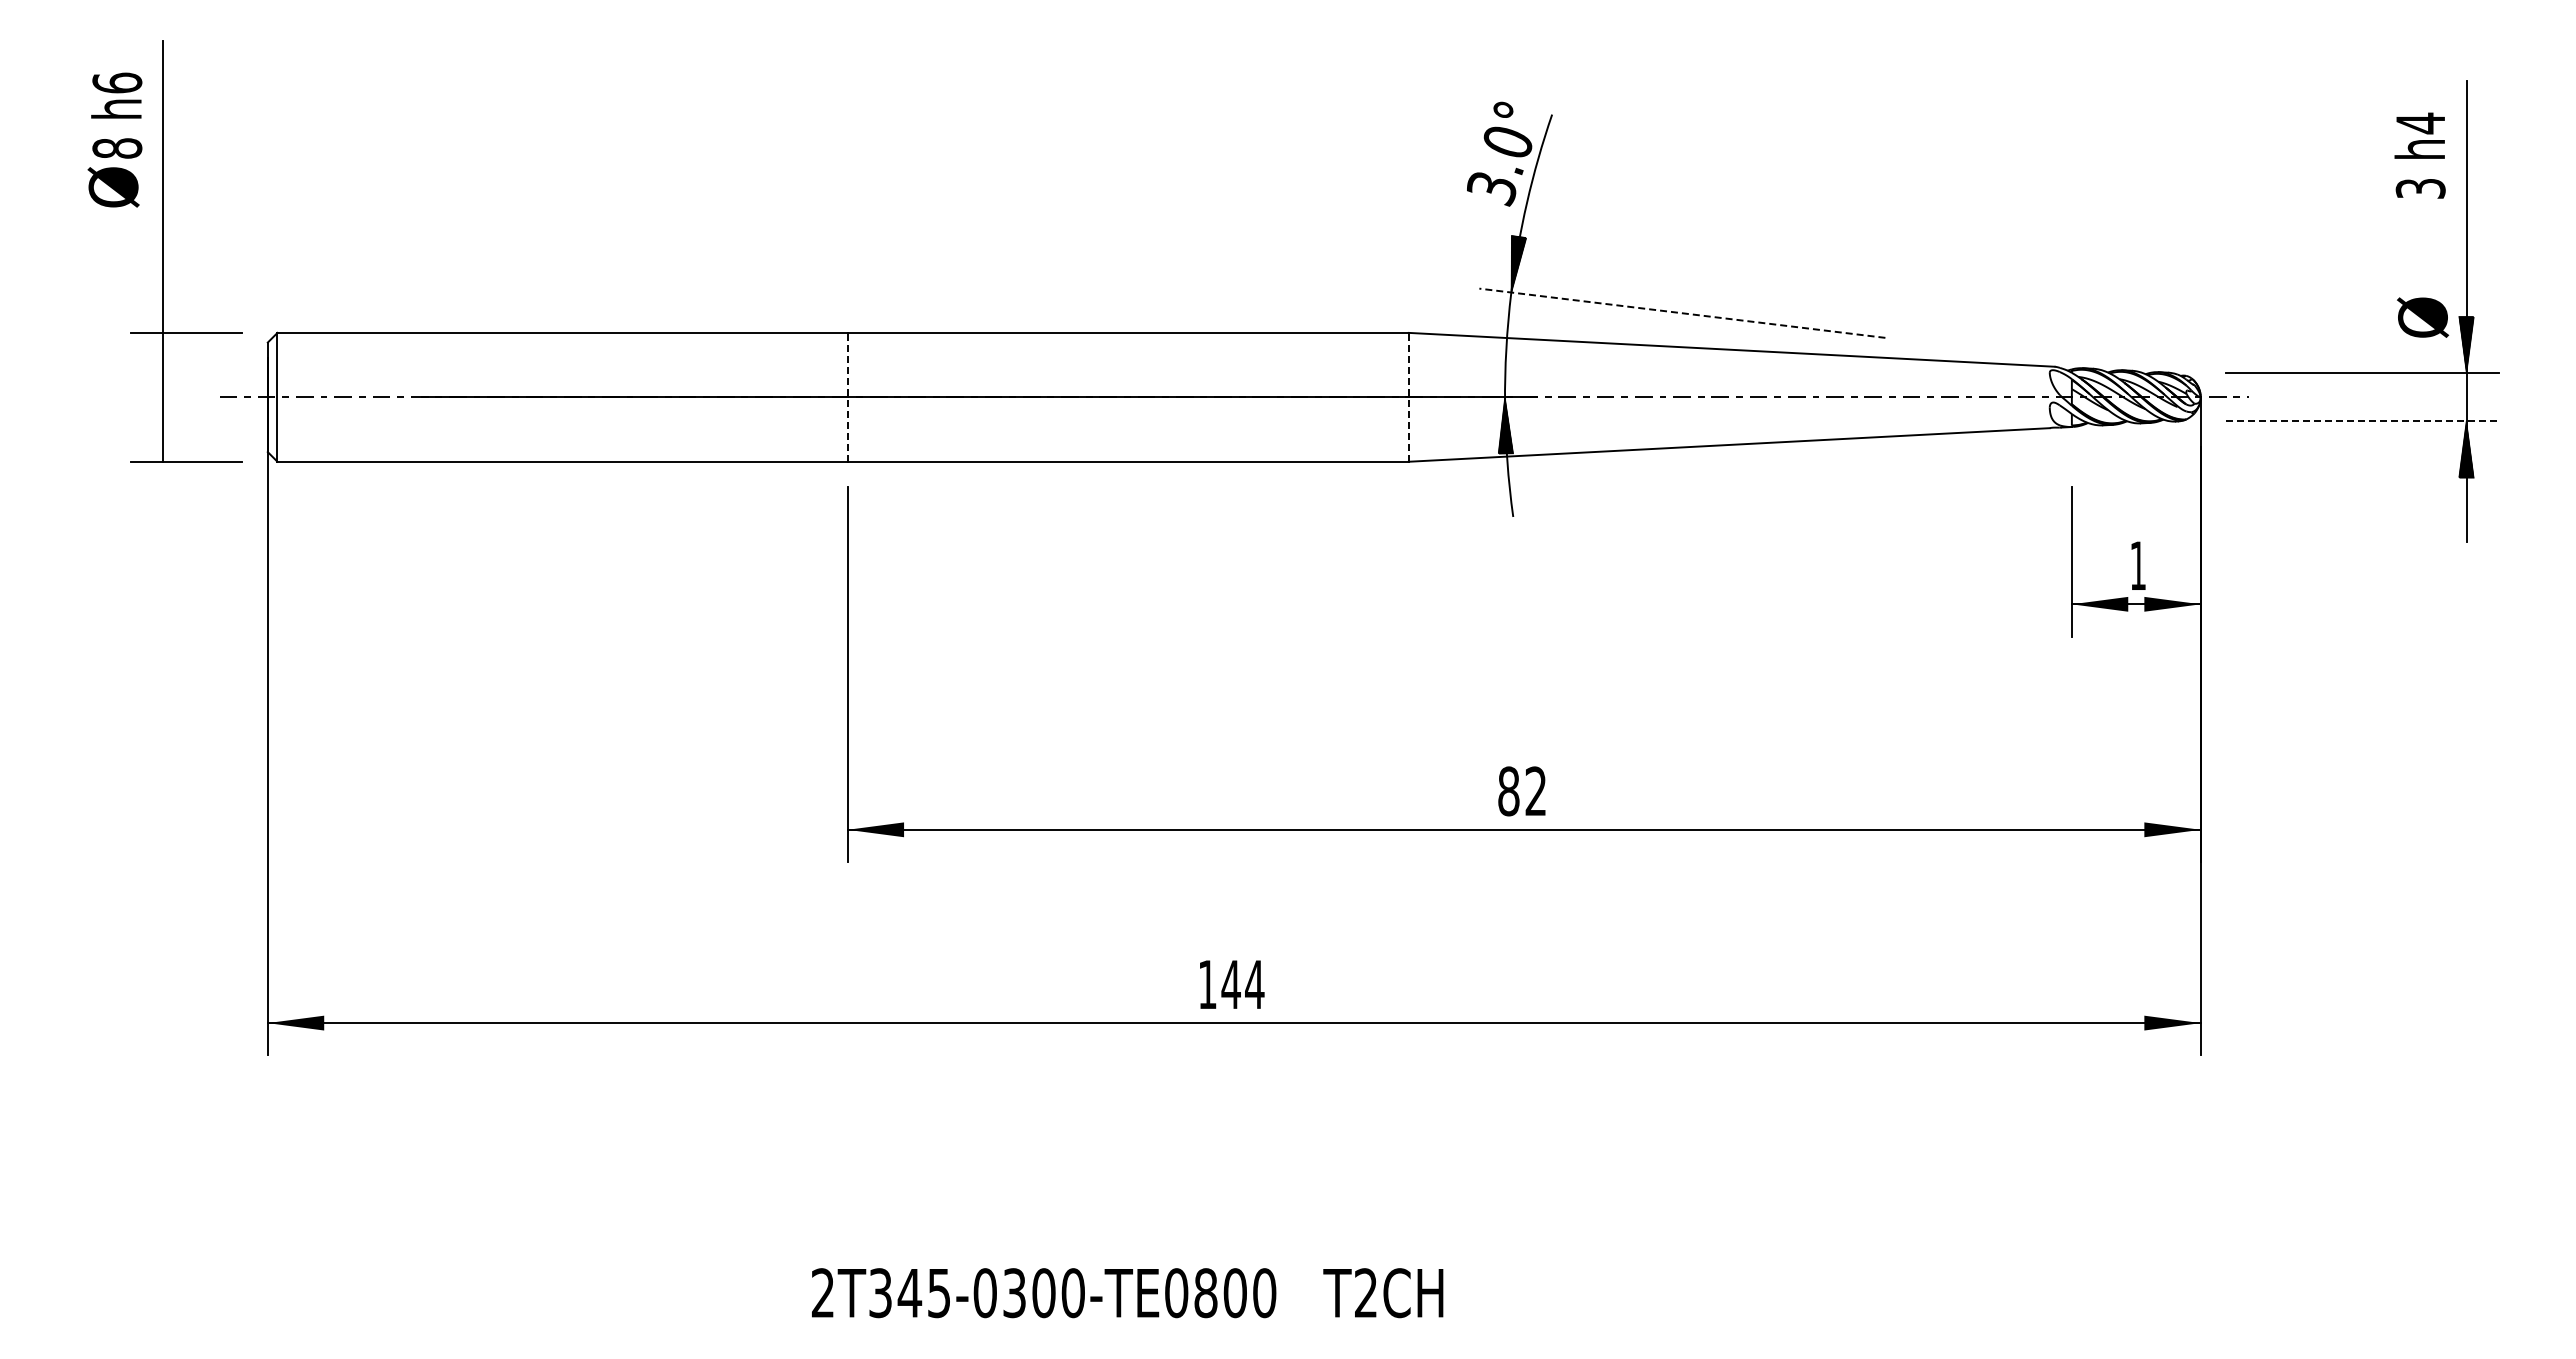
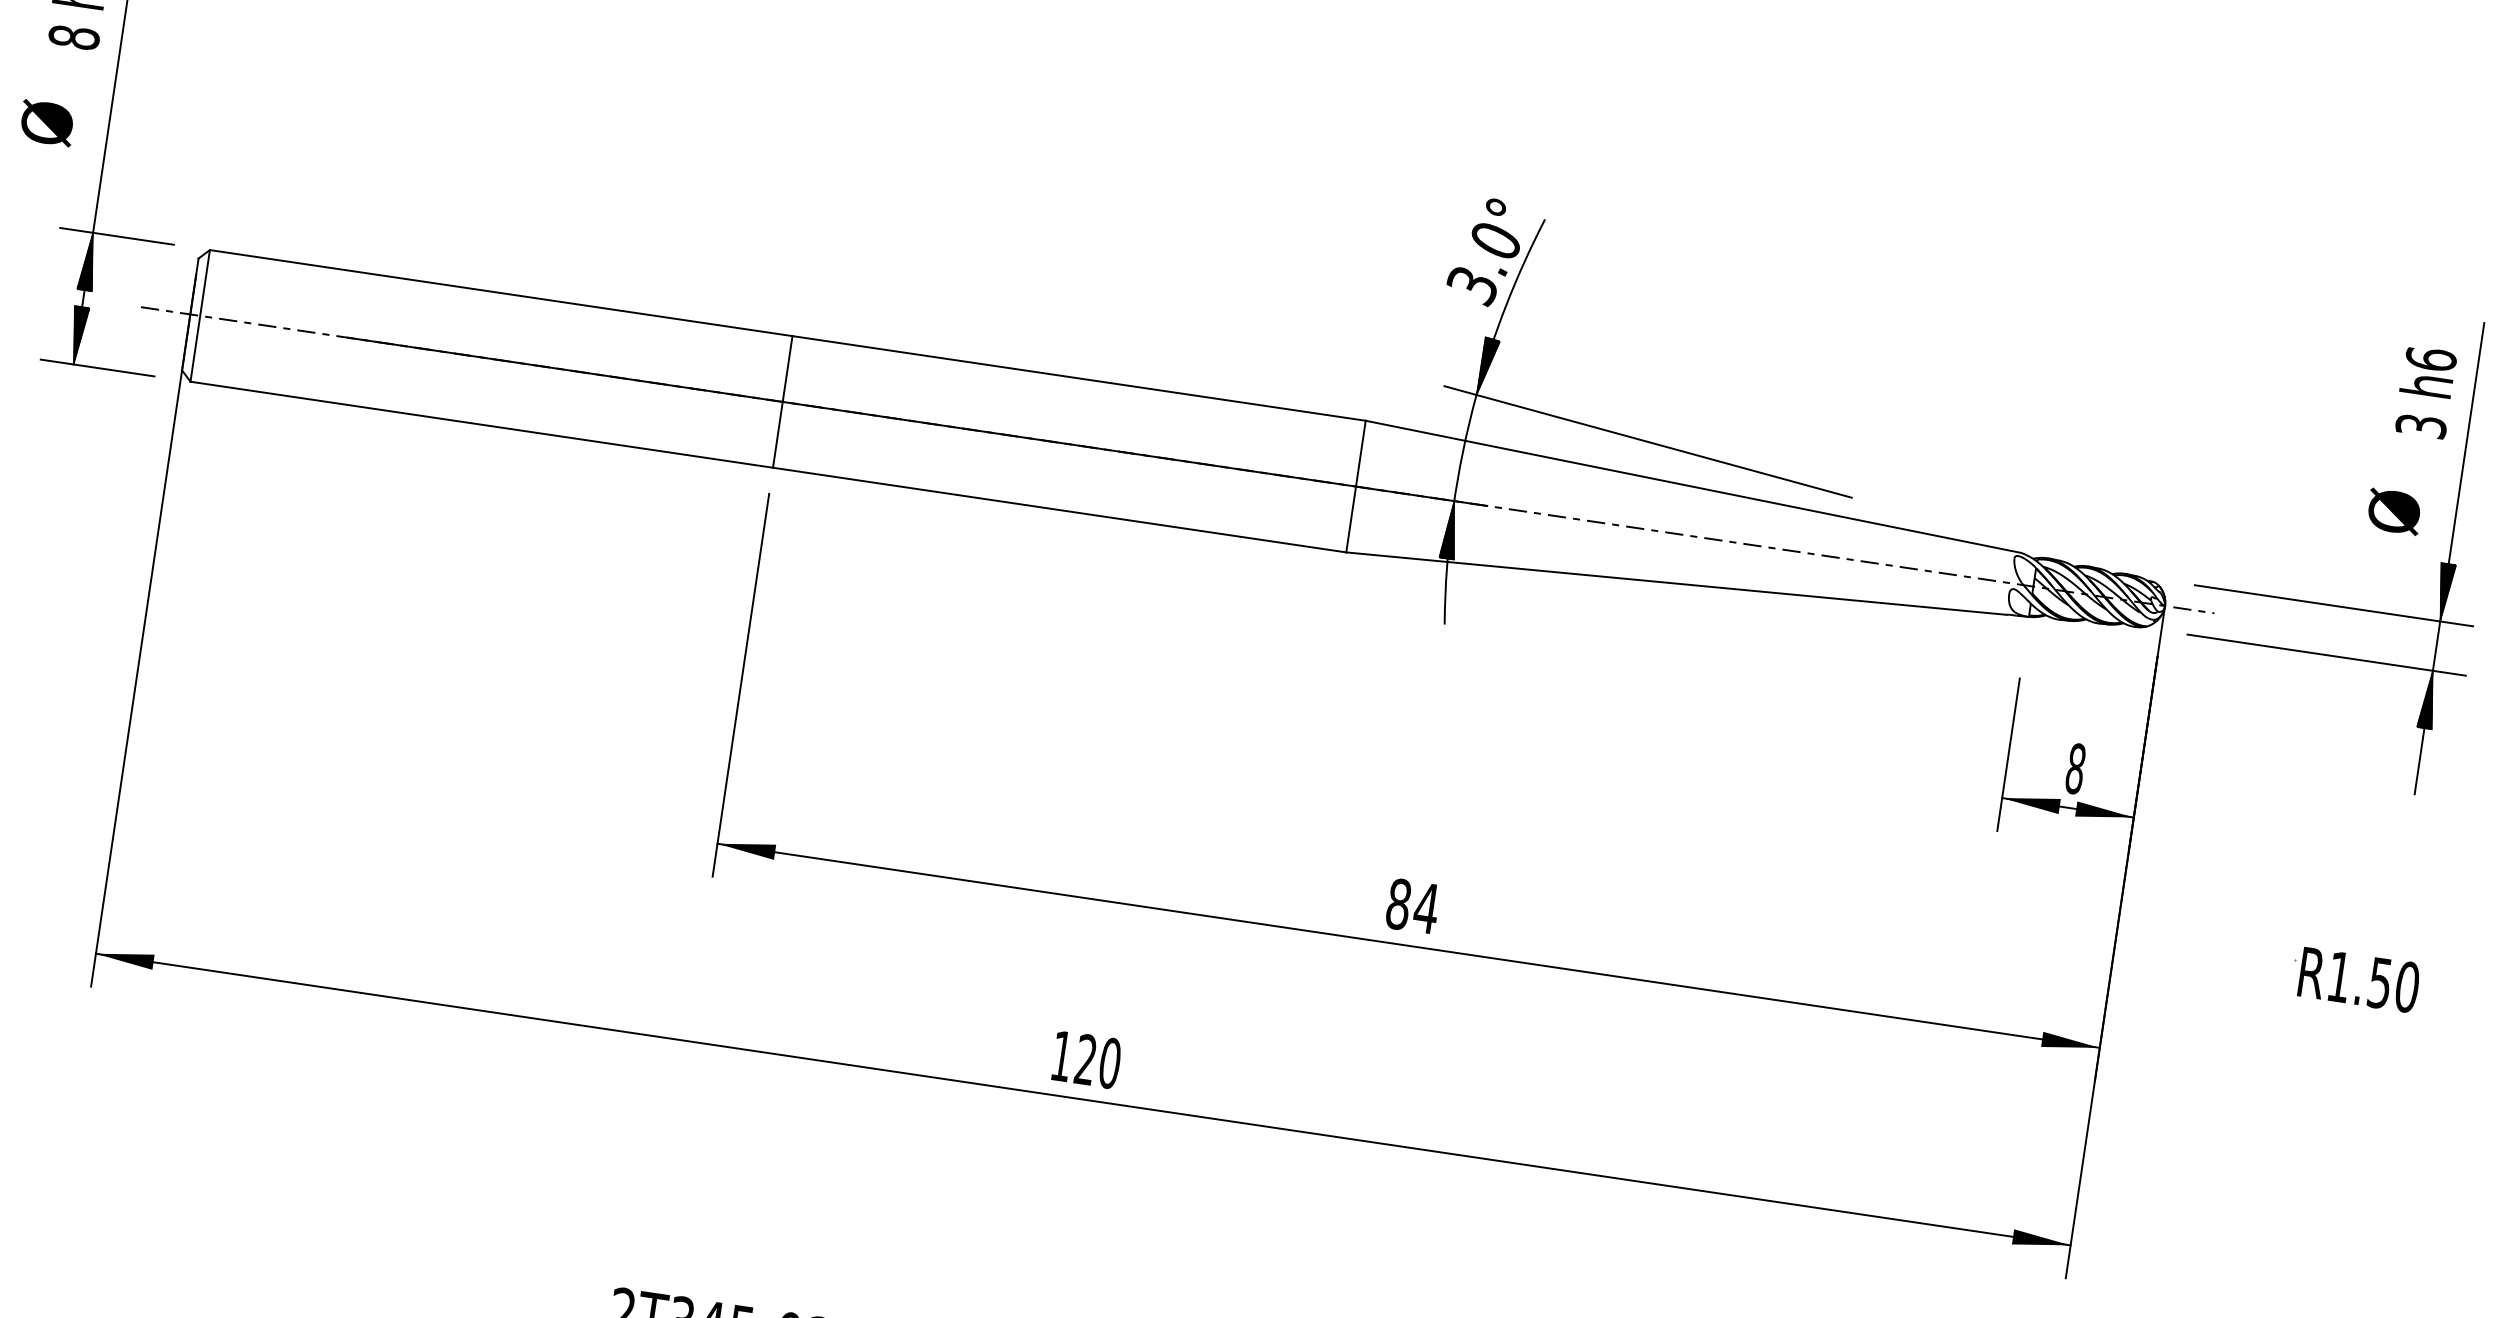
text: (2420, 123) -> (2430, 359), h4 -> h6
text: (113, 187) -> (47, 123), moved
line: (1682, 313) -> (1648, 442), dashed -> solid
text: (2423, 317) -> (2394, 511), moved
hatch: (162, 361) -> (88, 261), added
line: (847, 396) -> (782, 401), dashed -> solid
line: (1408, 396) -> (1355, 485), dashed -> solid
line: (2363, 421) -> (2327, 655), dashed -> solid
hatch: (162, 433) -> (77, 335), added
text: (2138, 565) -> (2076, 768), 1 -> 8
part: (2423, 728) -> (2342, 977), added
text: (1535, 790) -> (1426, 907), 82 -> 84
text: (1242, 984) -> (1097, 1061), 144 -> 120

